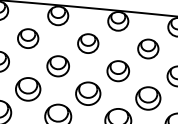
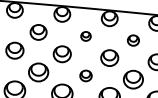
part: (87, 43) -> (85, 36), size x0.6
part: (148, 48) -> (133, 40), size x0.7
part: (87, 93) -> (85, 75), size x0.6

